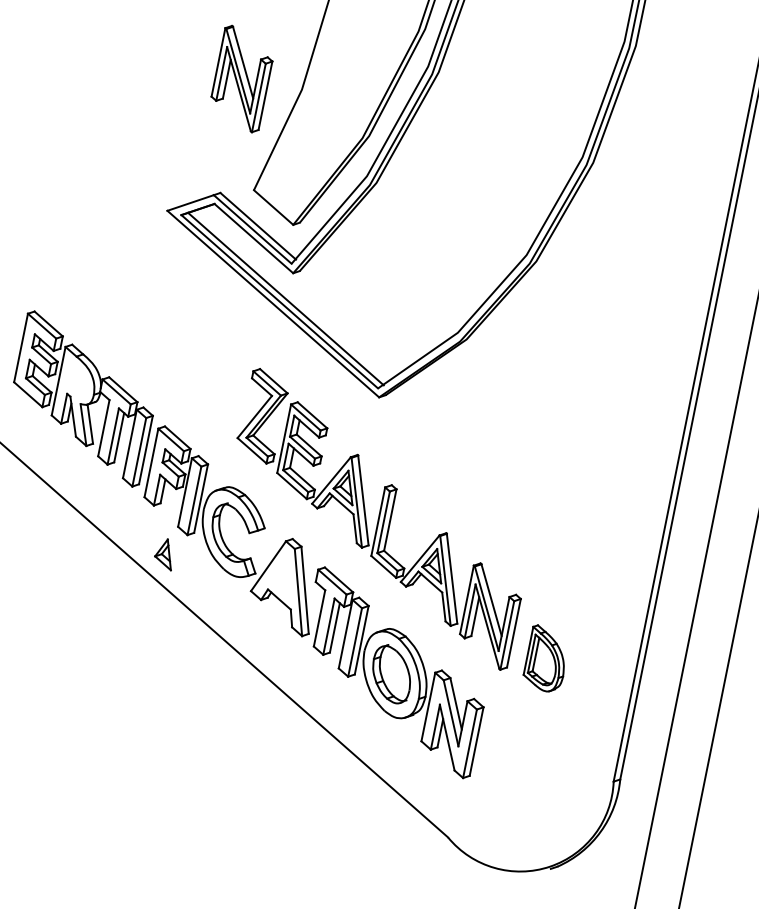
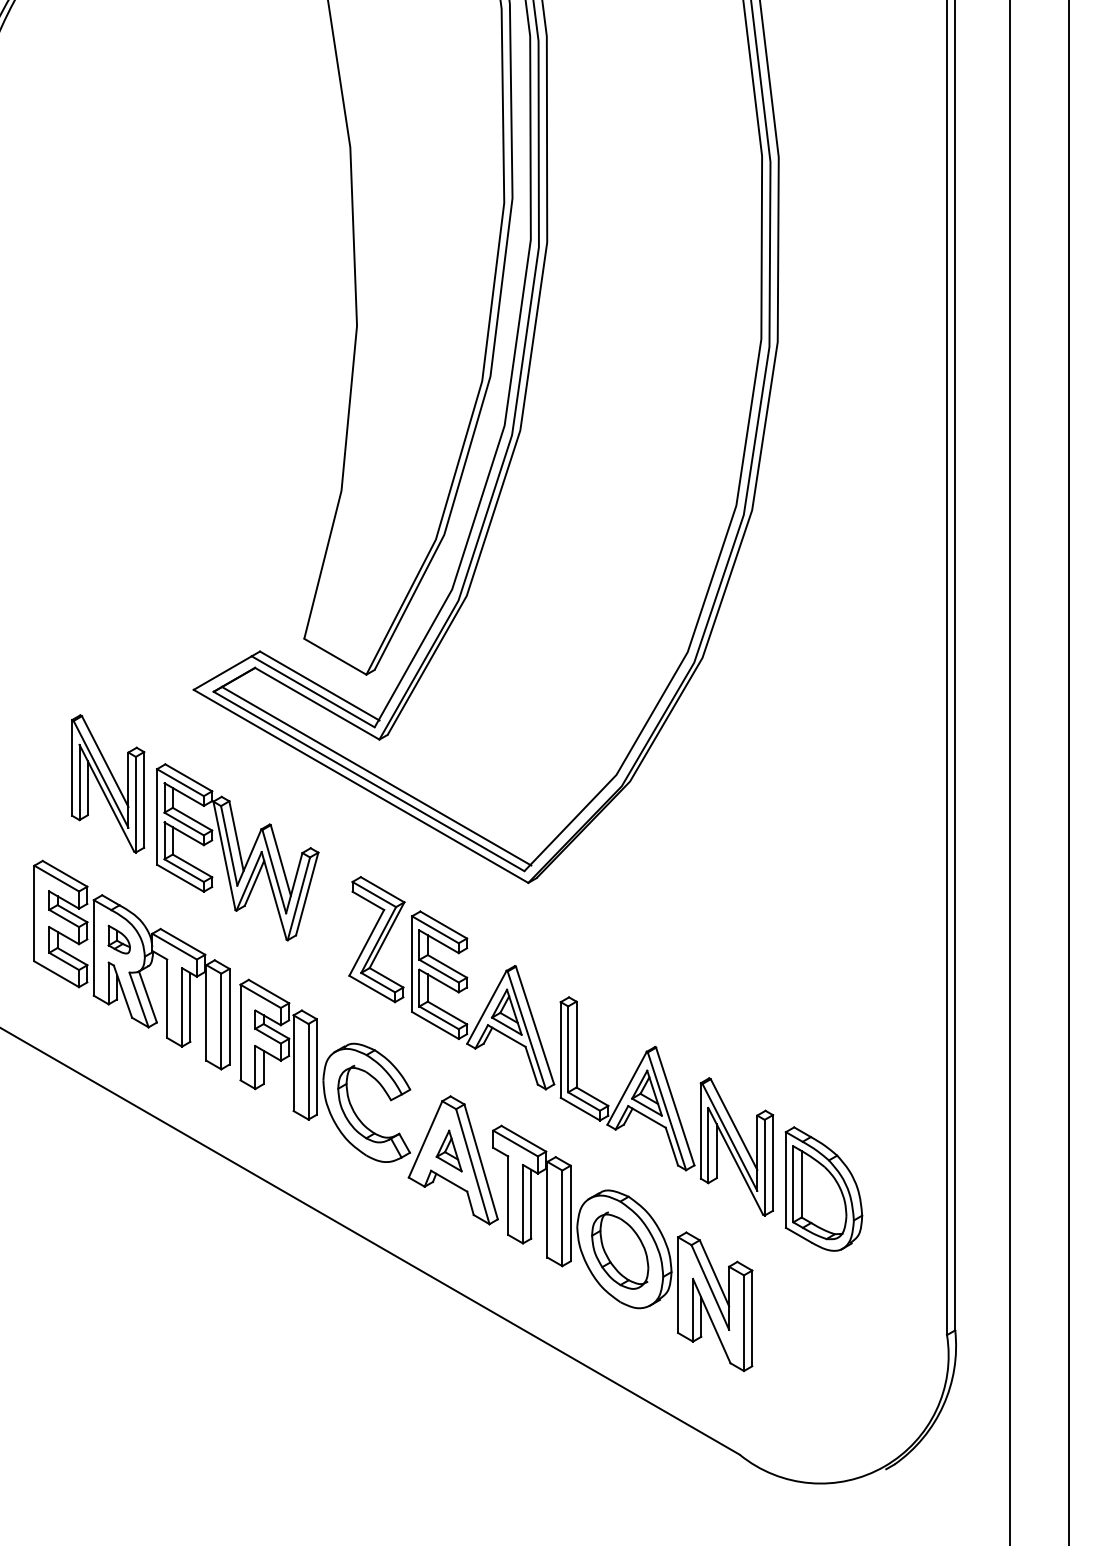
part: (242, 78) -> (108, 783), moved
part: (175, 333) -> (237, 852), added
part: (77, 378) -> (118, 939), added
part: (164, 553) -> (448, 1150), moved
part: (546, 658) -> (823, 1188), size x1.43

